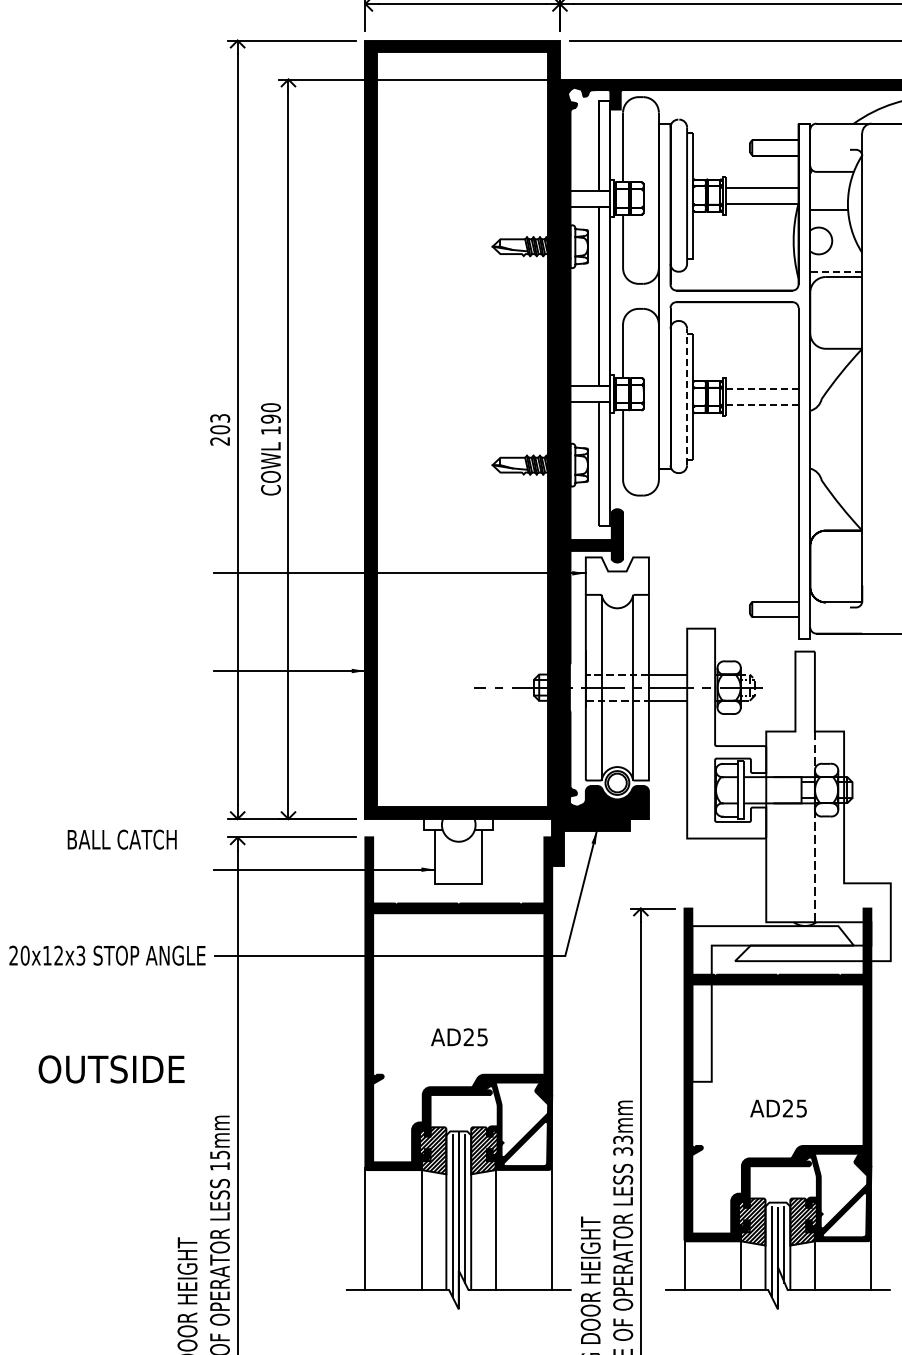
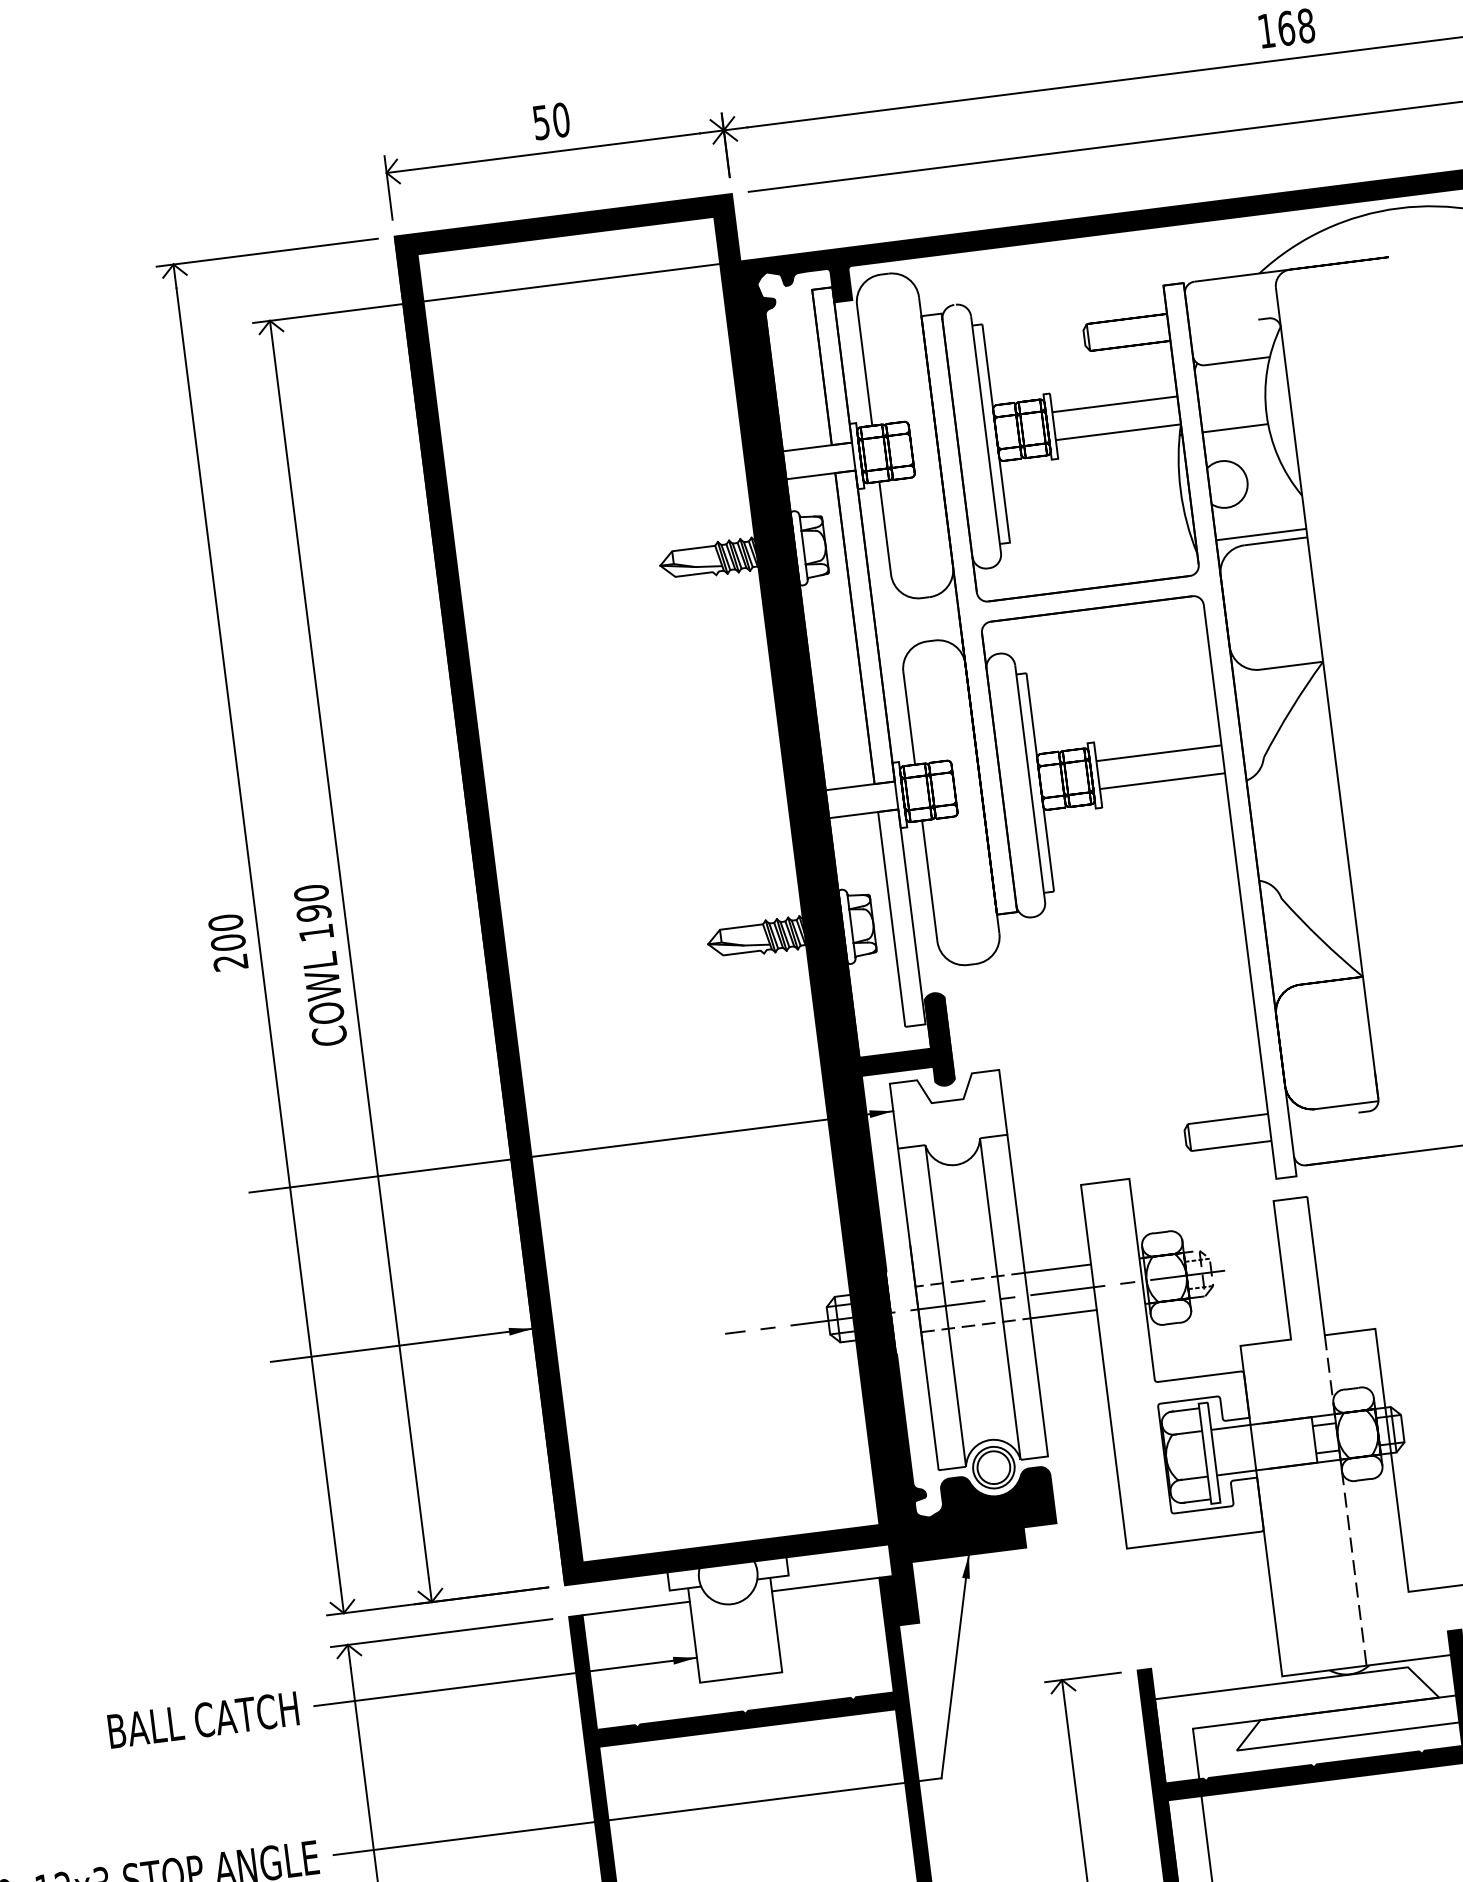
line: (835, 272) -> (1260, 535), dashed -> solid
line: (761, 388) -> (1157, 752), dashed -> solid
line: (687, 396) -> (1030, 782), dashed -> solid
line: (761, 405) -> (1160, 782), dashed -> solid
text: (220, 417) -> (226, 921), 203 -> 200
line: (404, 837) -> (636, 1608), added
line: (513, 837) -> (825, 1584), added
text: (121, 839) -> (202, 1719), moved

